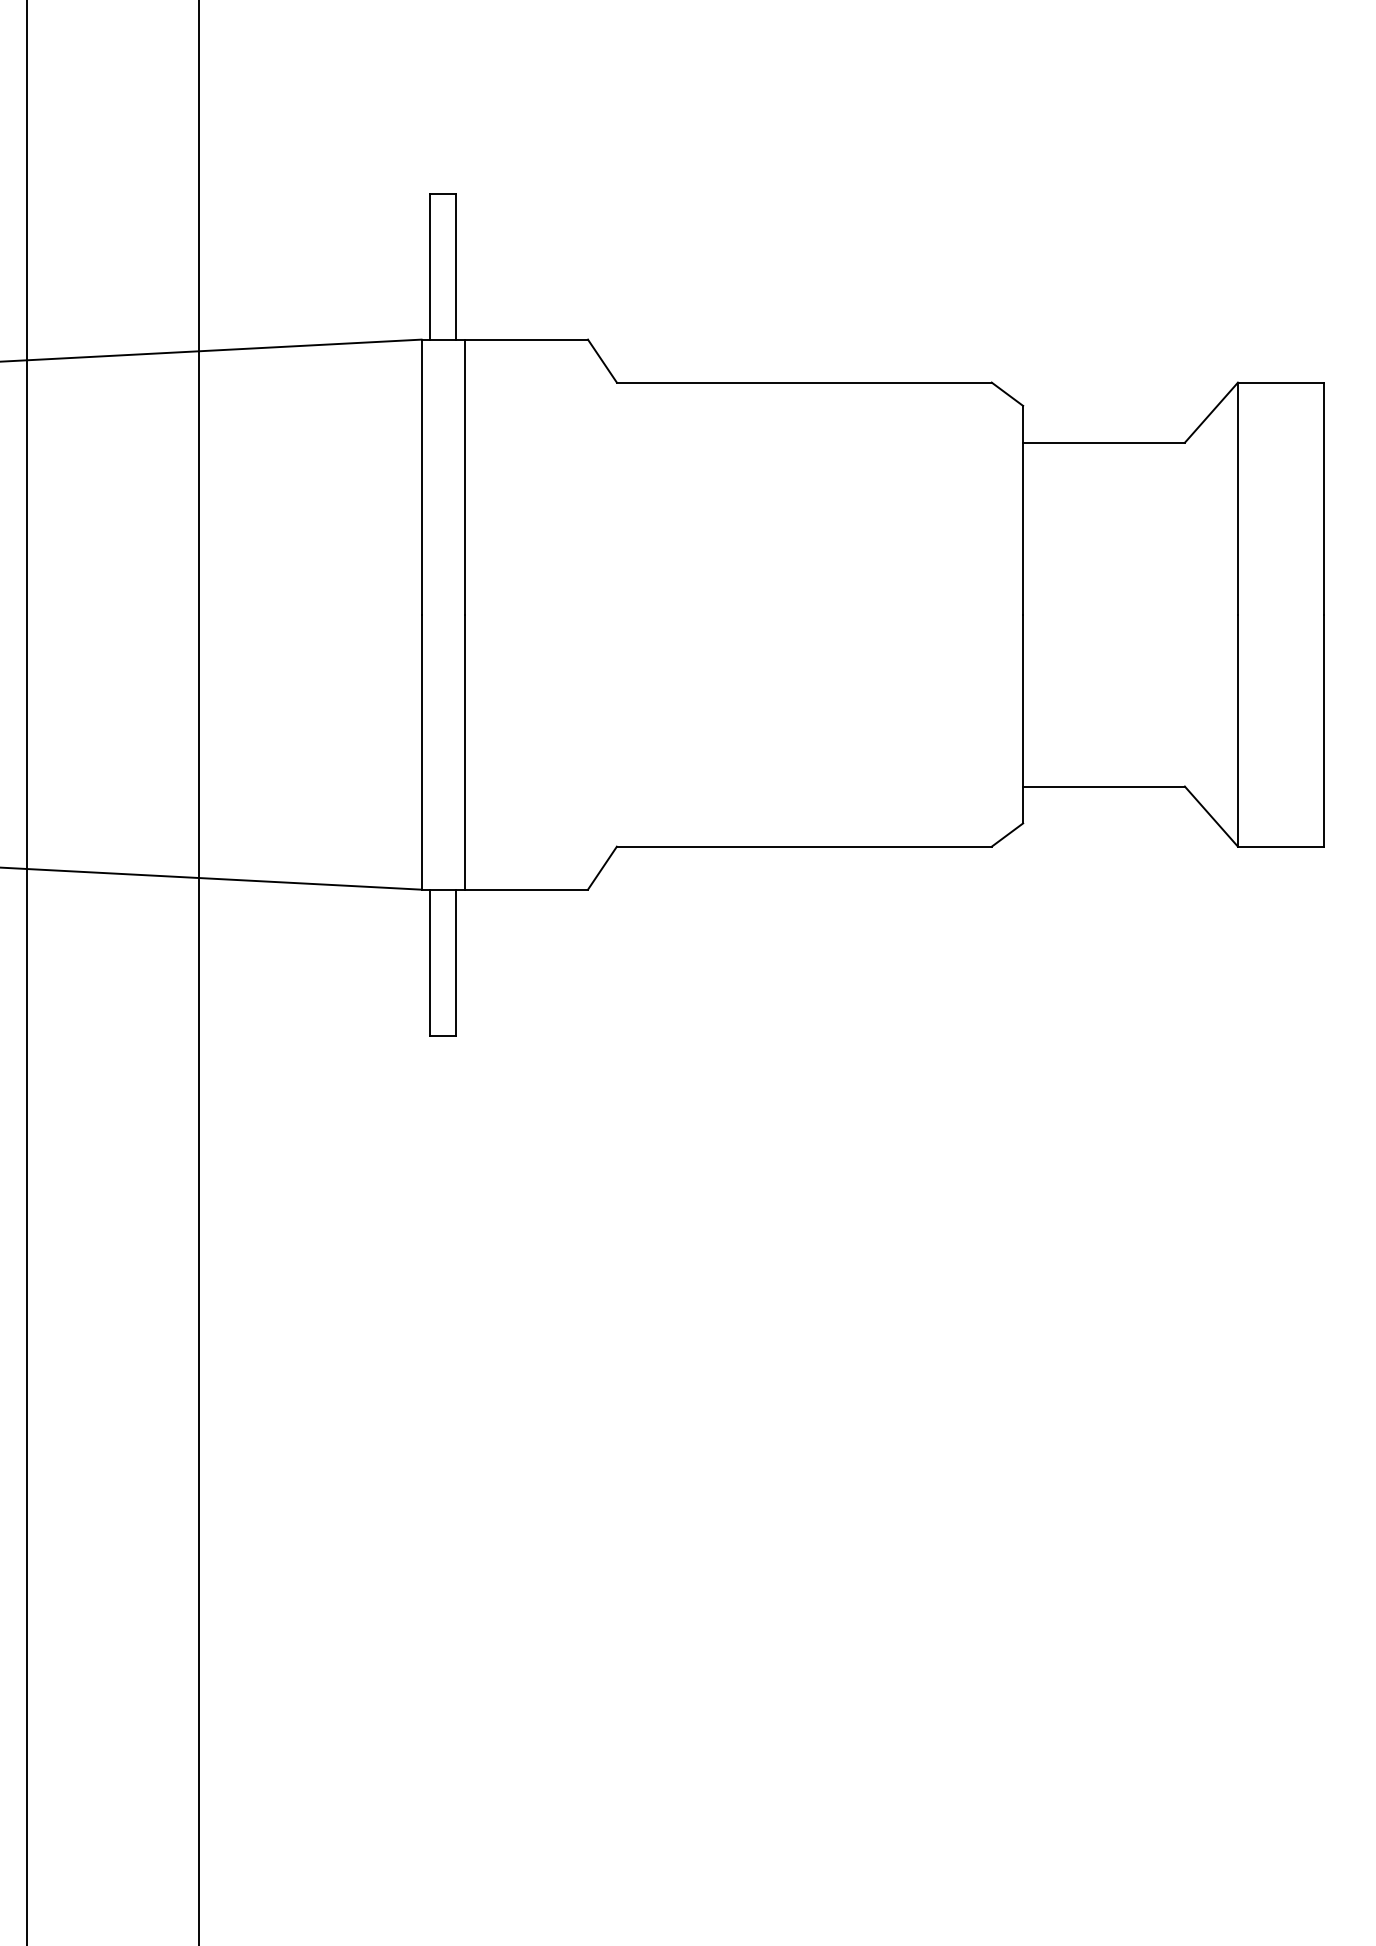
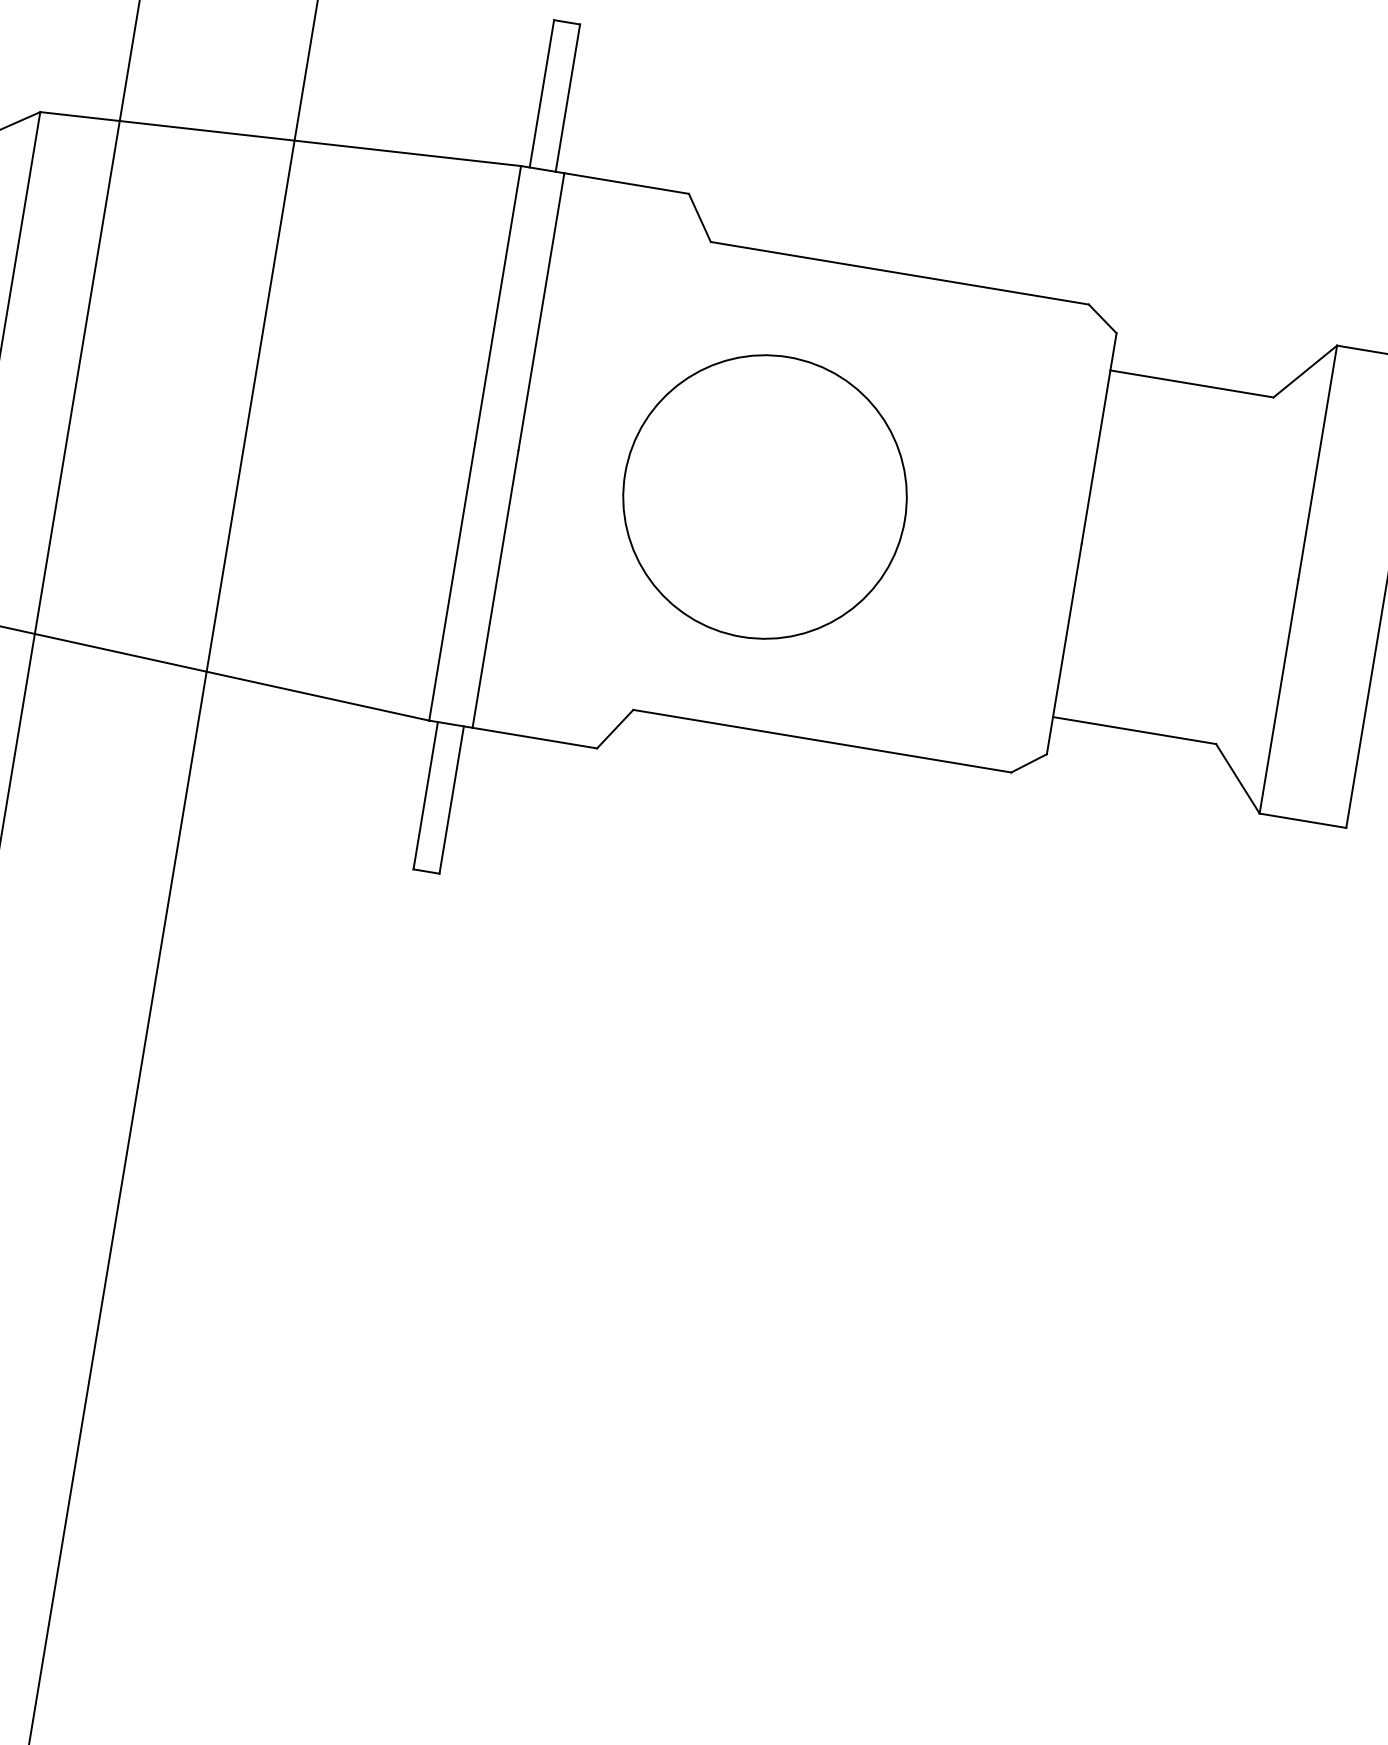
circle: (709, 619) -> (764, 496), added

